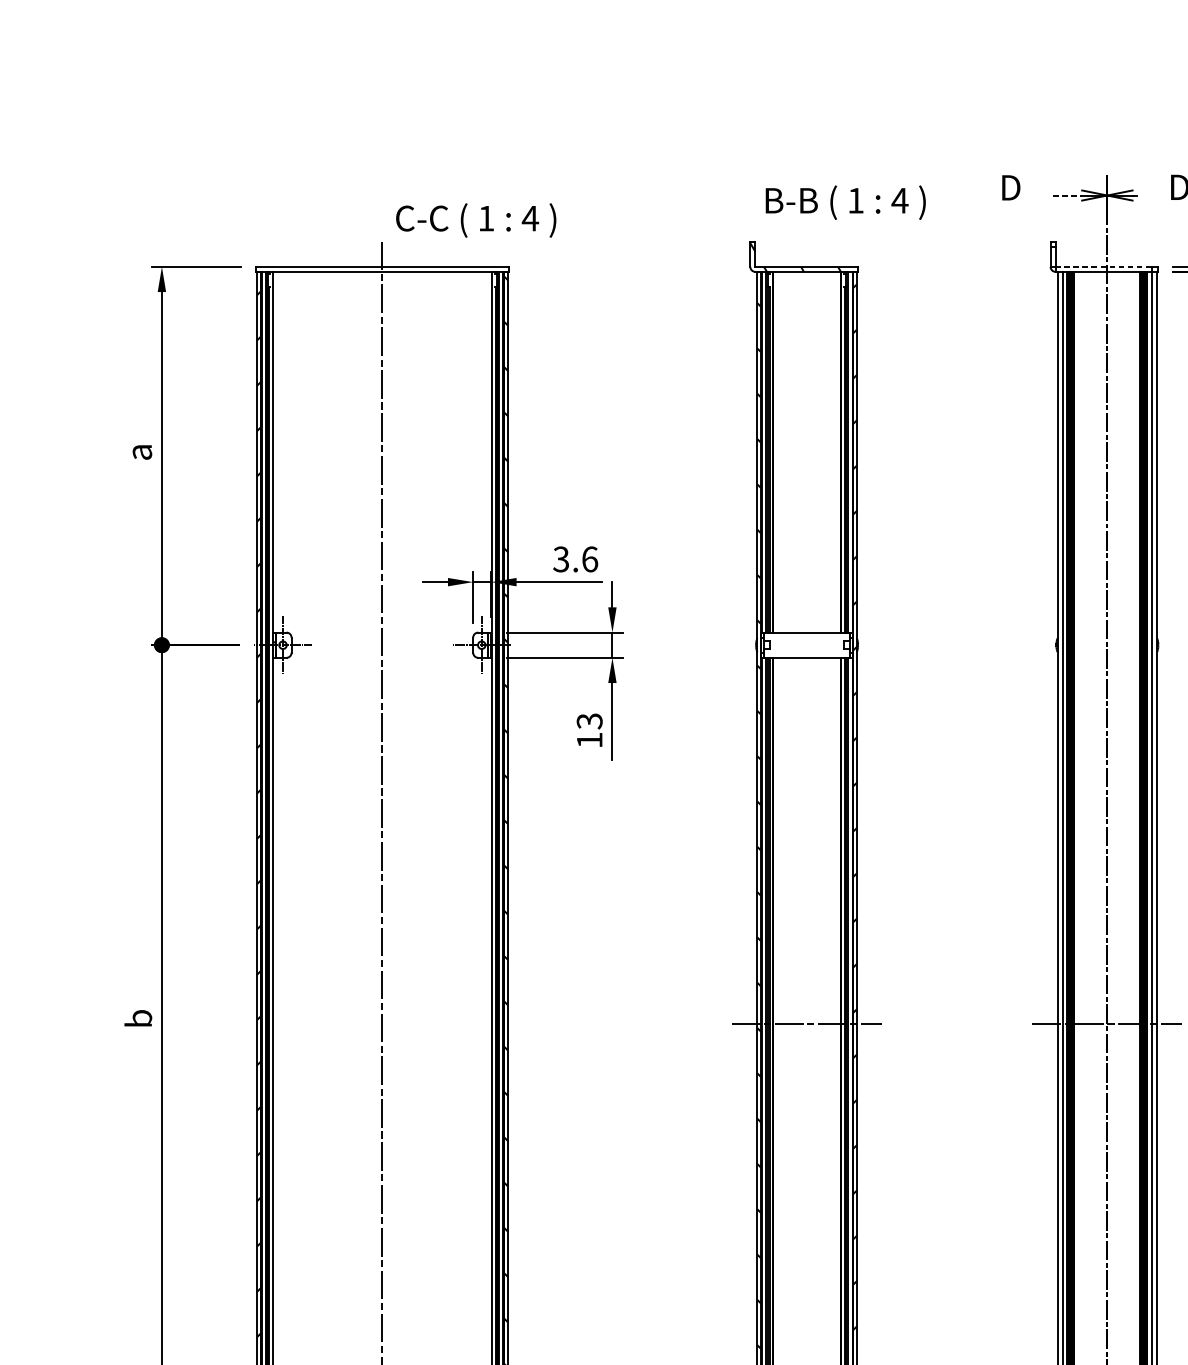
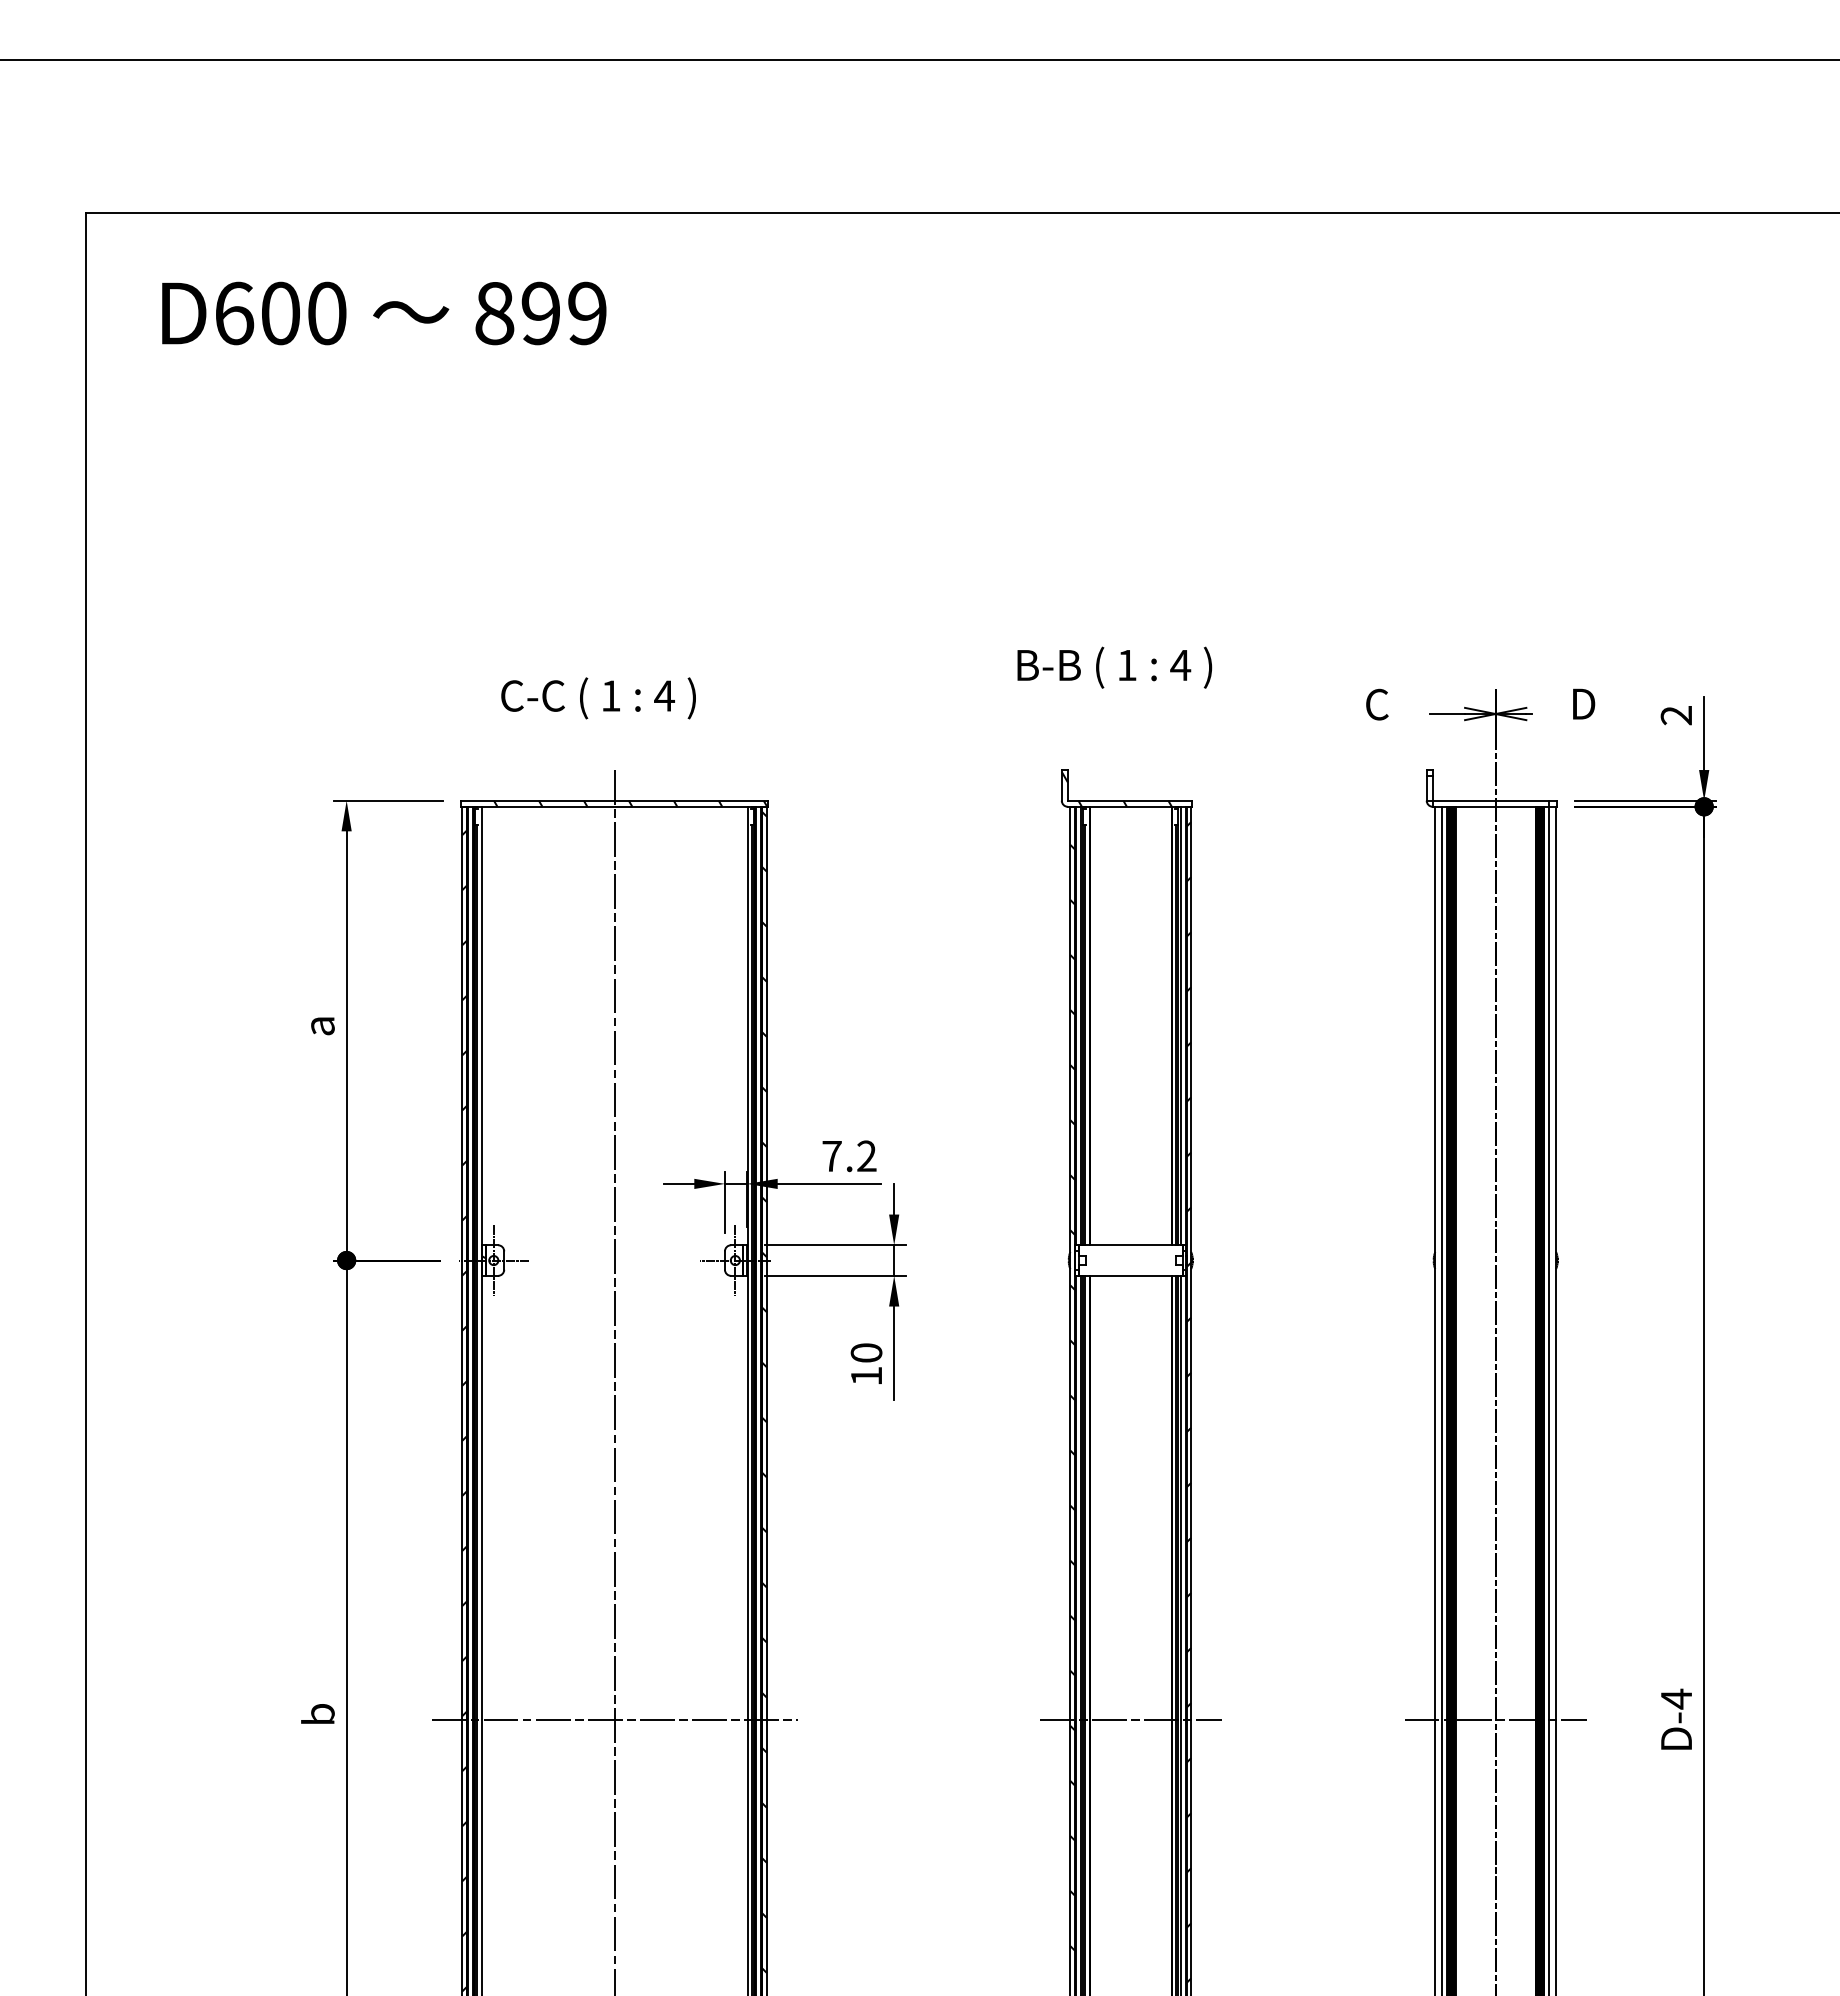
text: (1010, 187) -> (1377, 704), D -> C
line: (1067, 195) -> (1447, 714), dashed -> solid
text: (845, 202) -> (1114, 667), moved
text: (476, 220) -> (598, 698), moved
line: (1103, 266) -> (1490, 800), dashed -> solid
hatch: (395, 269) -> (630, 803), added
text: (575, 559) -> (849, 1156), 3.6 -> 7.2
text: (589, 721) -> (866, 1353), 13 -> 10
line: (382, 1023) -> (614, 1720), added

